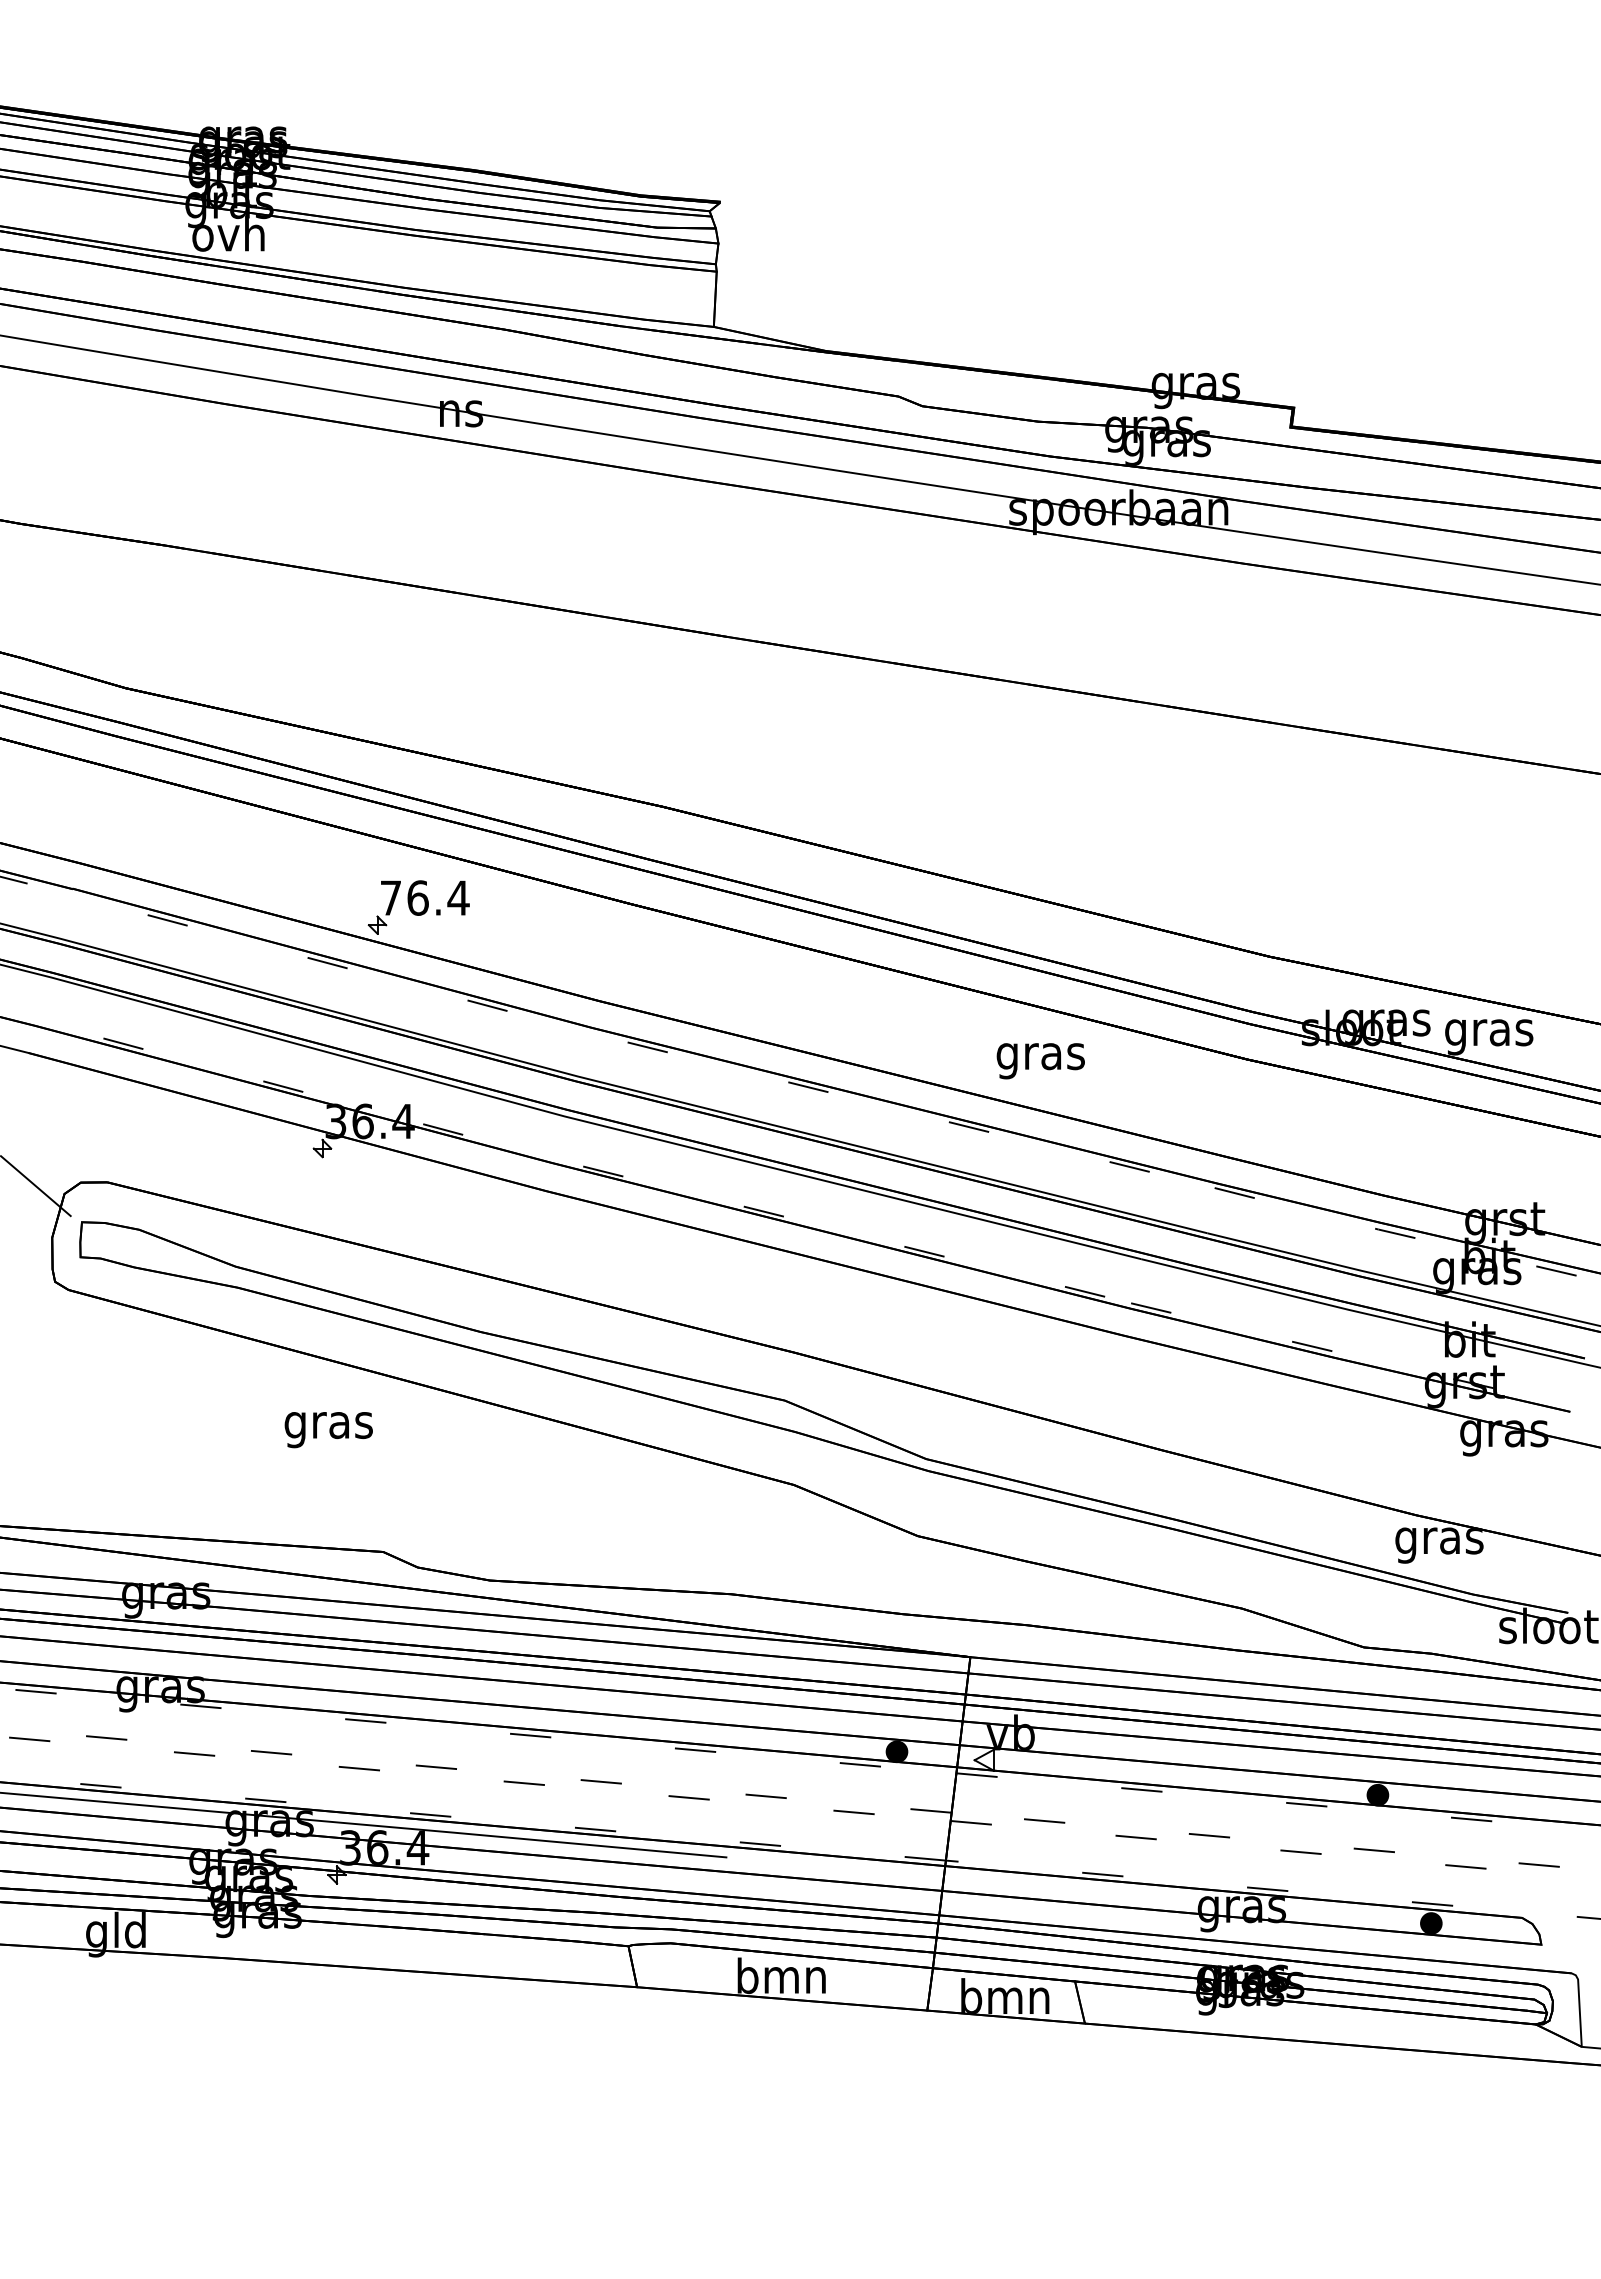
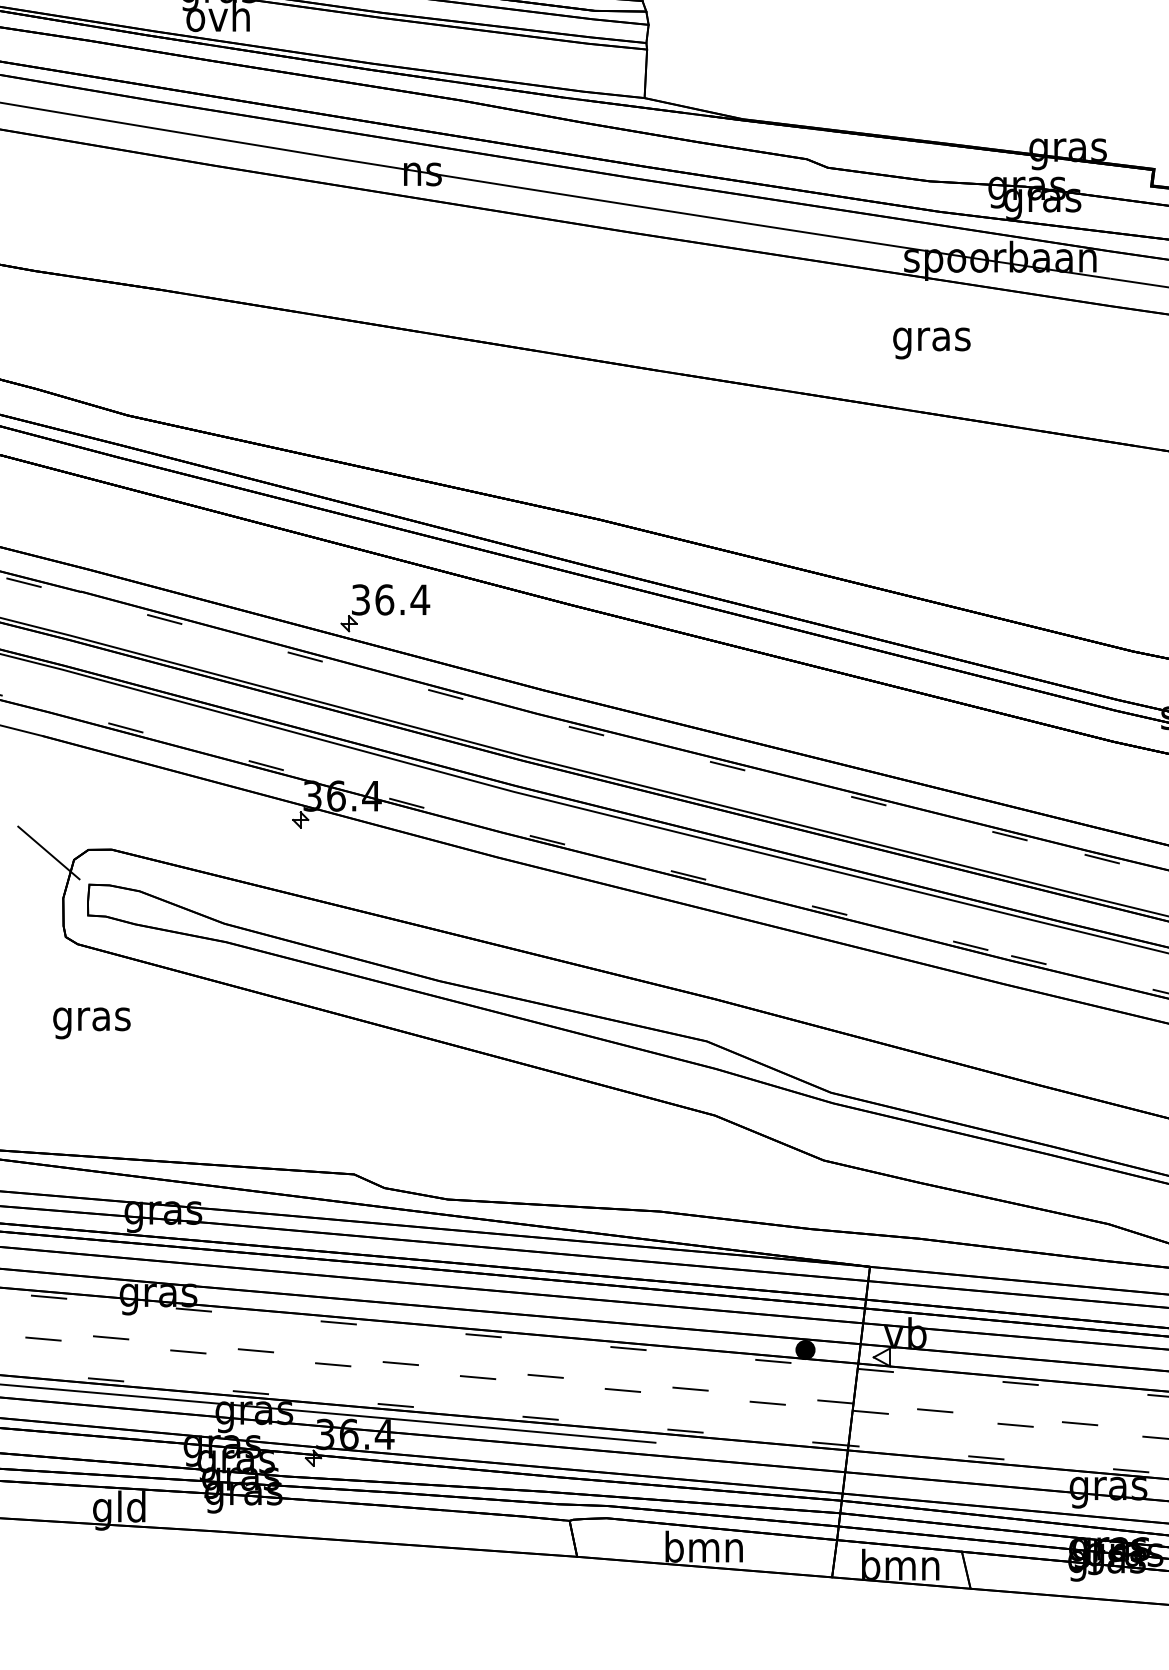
text: (390, 897) -> (360, 599), 76.4 -> 36.4
text: (1040, 1061) -> (931, 343), moved
text: (328, 1430) -> (91, 1023), moved

